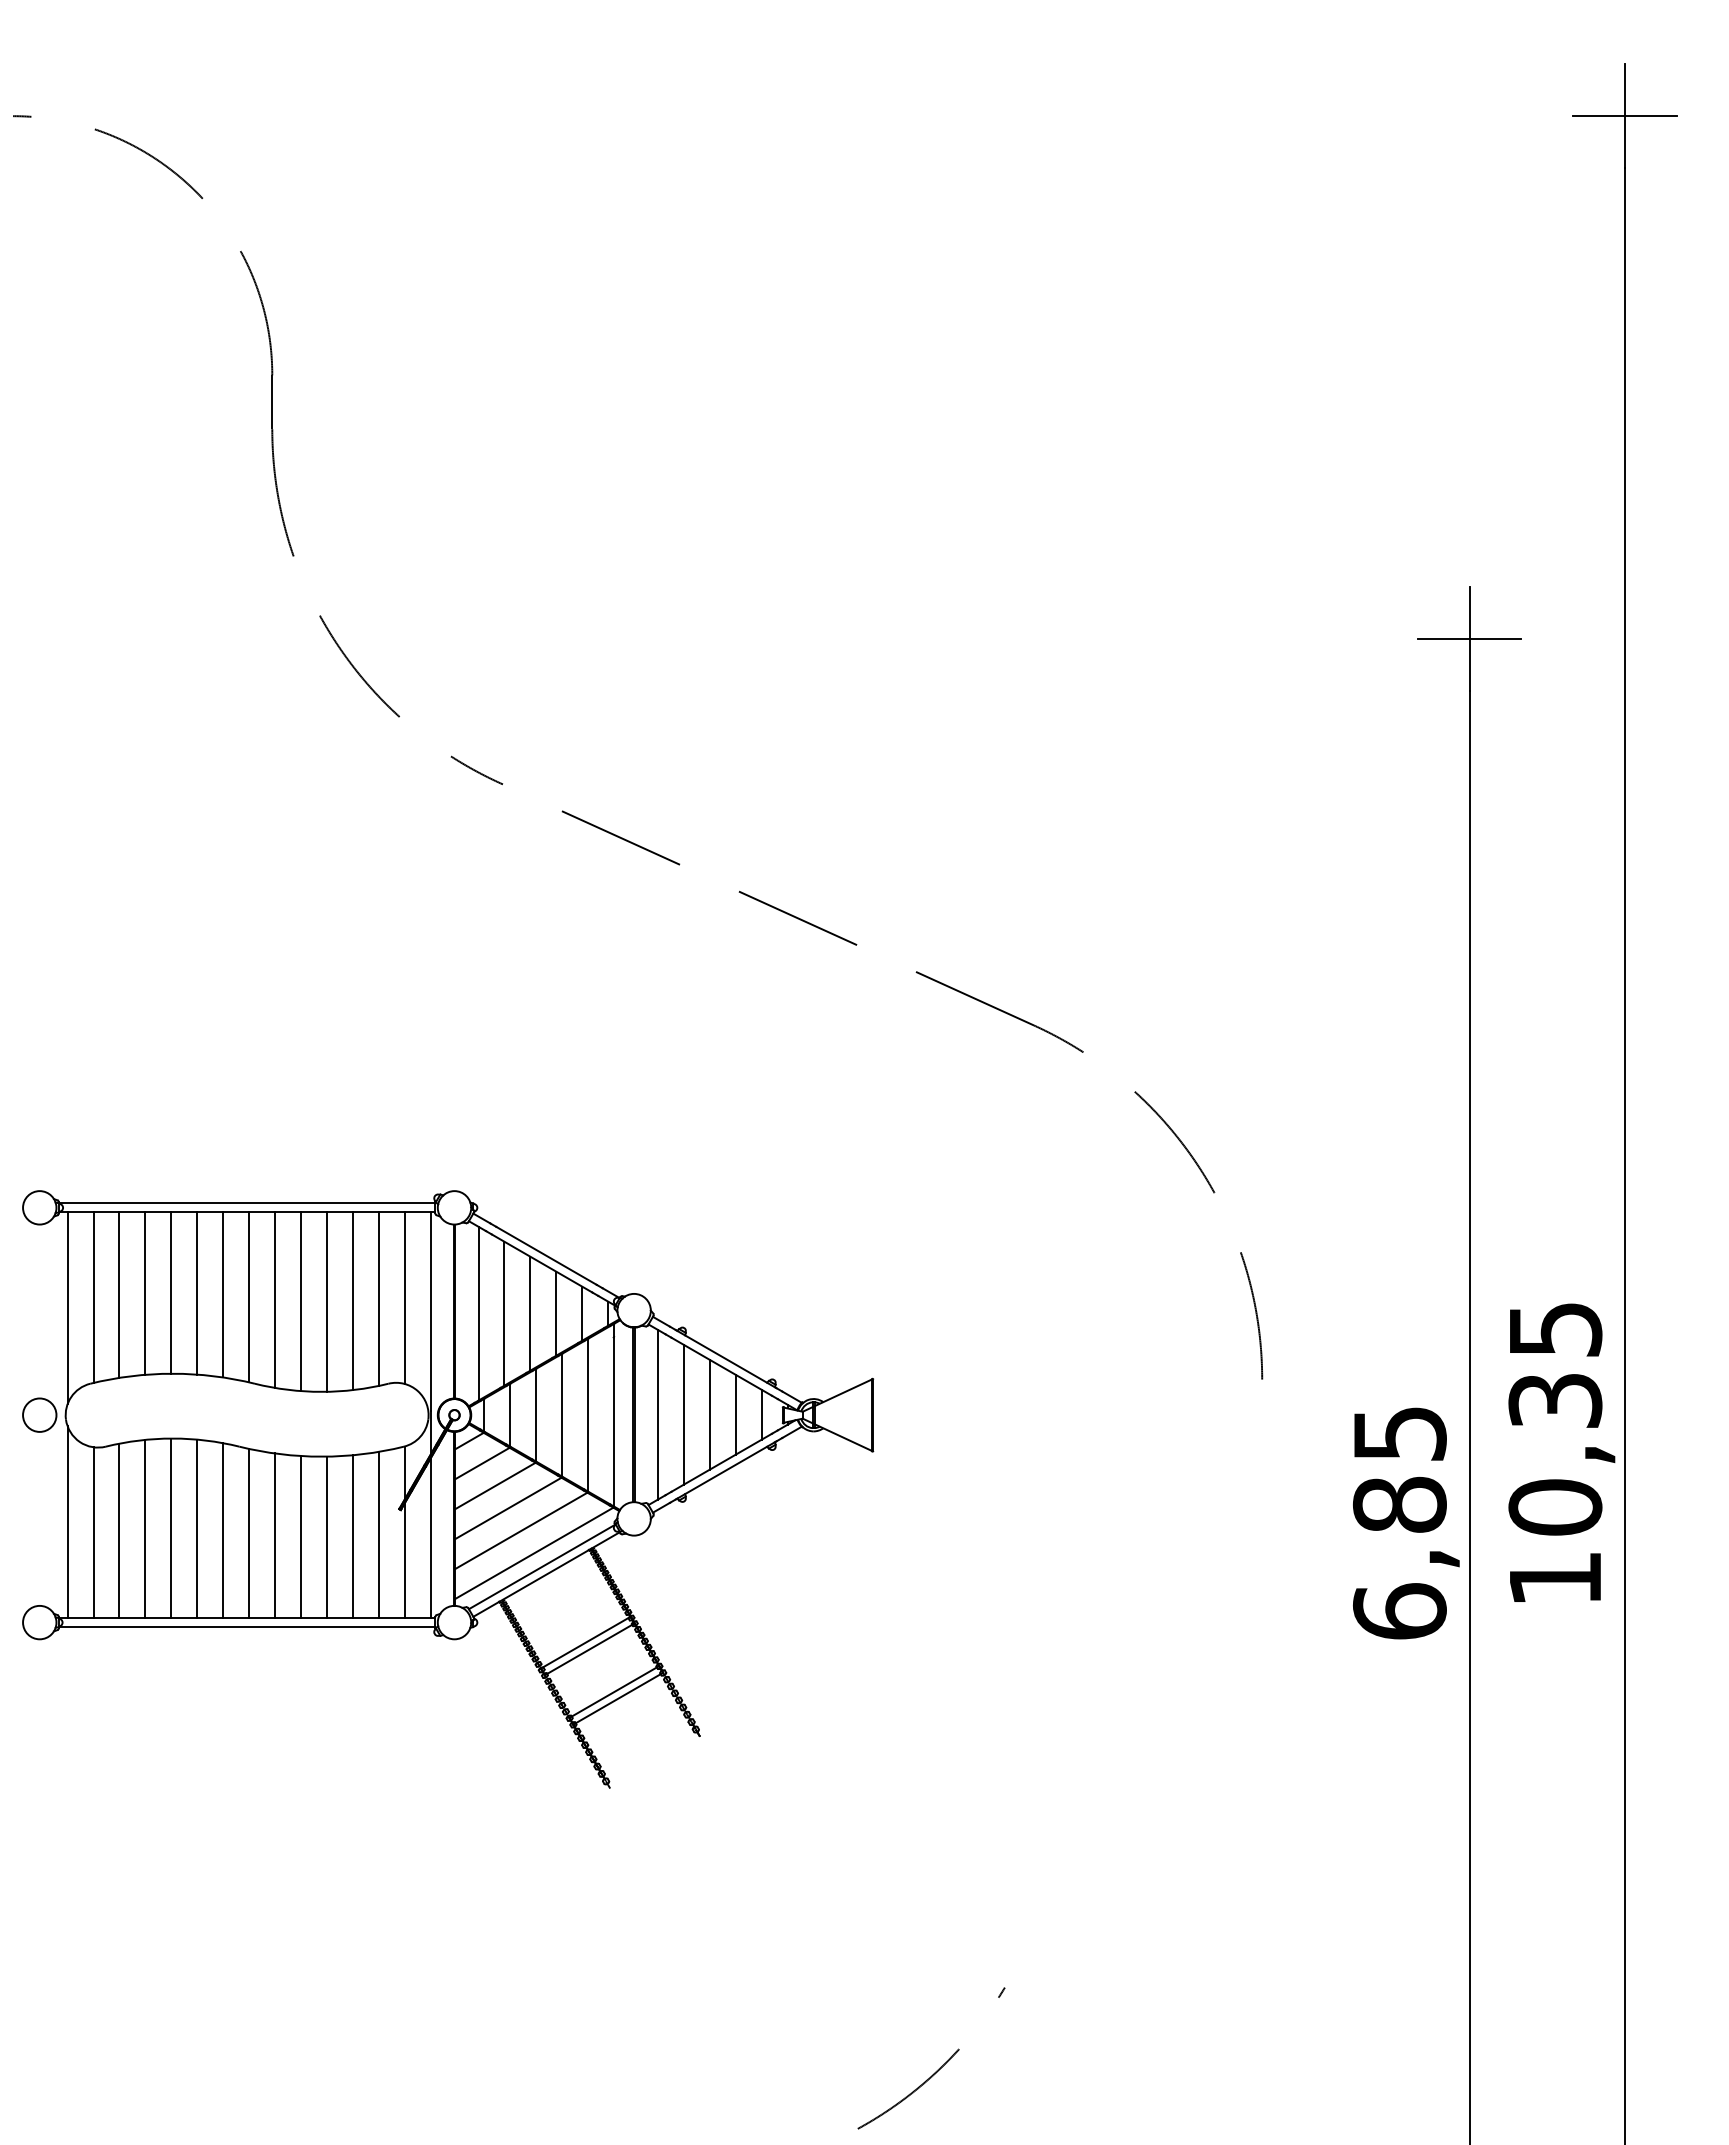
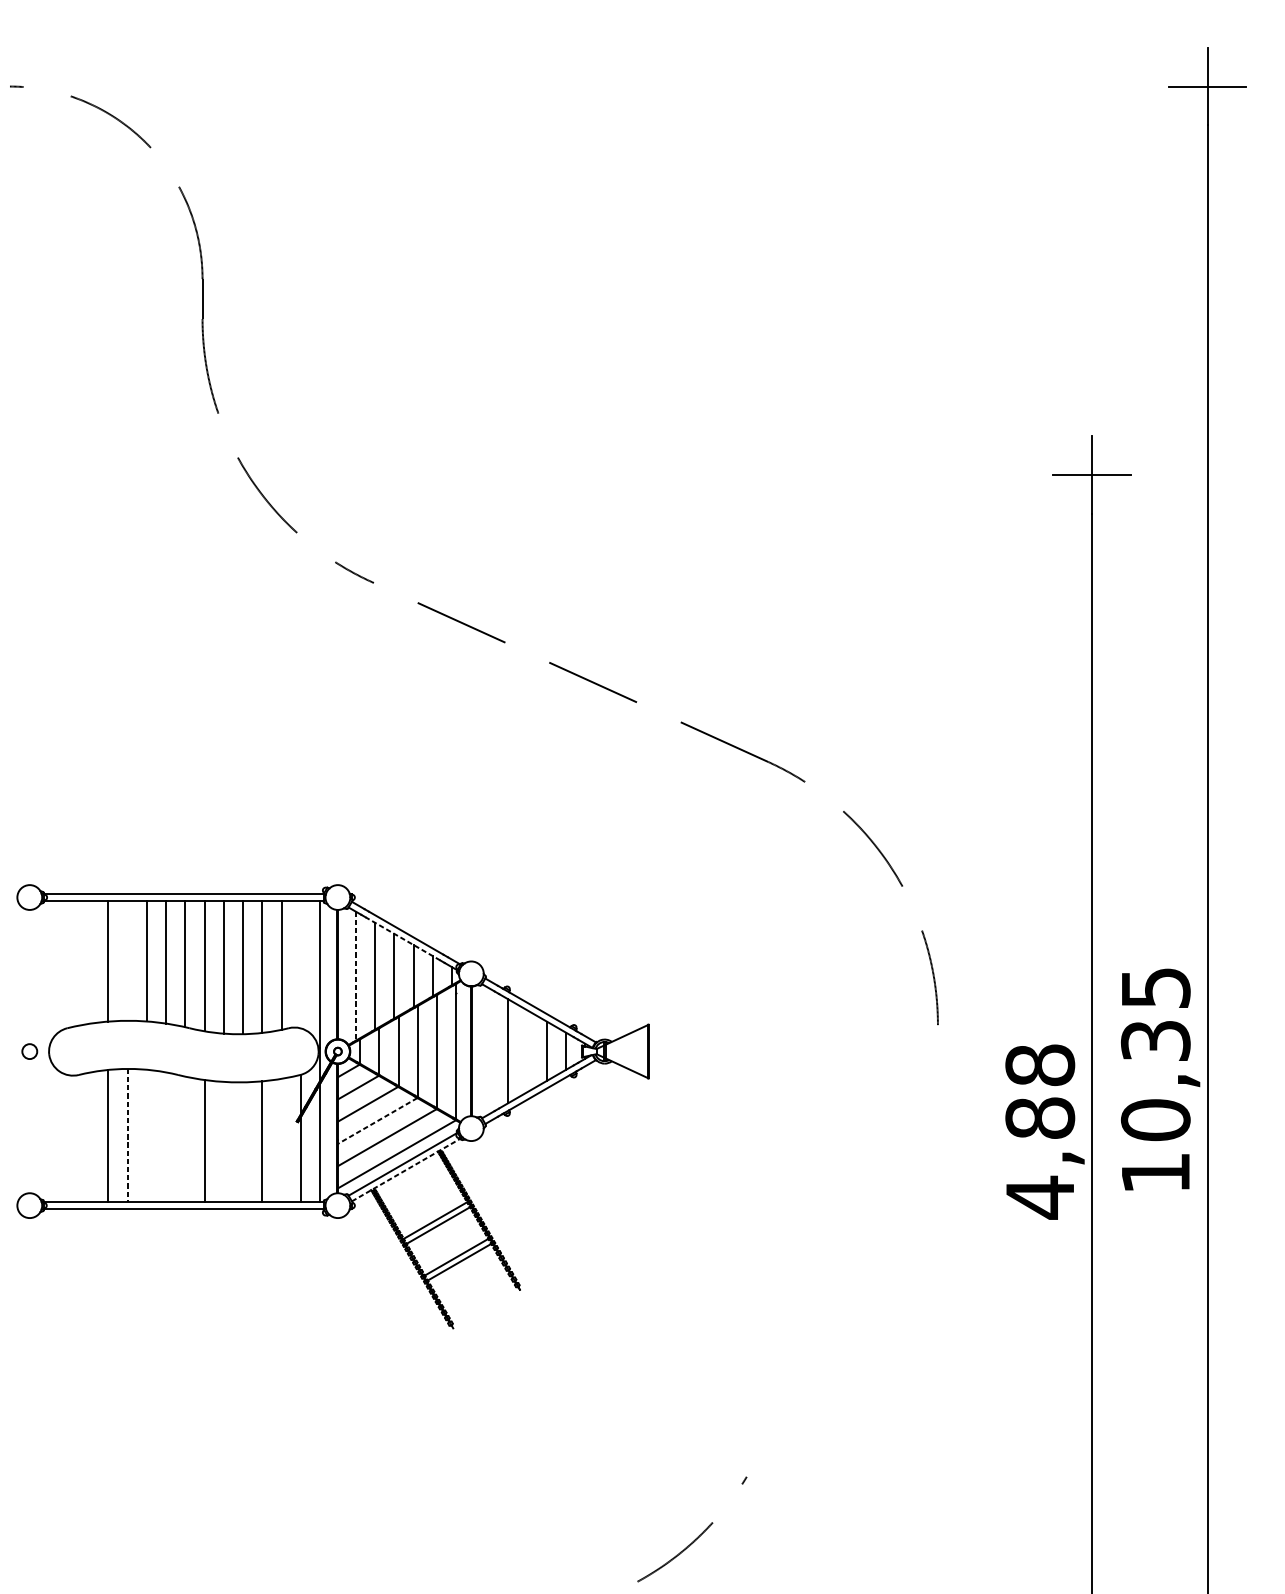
line: (541, 1263) -> (402, 938), solid -> dashed
line: (171, 1292) -> (127, 960), removed
line: (119, 1294) -> (89, 961), removed
line: (93, 1297) -> (69, 964), removed
line: (404, 1297) -> (300, 964), removed
line: (67, 1308) -> (50, 972), removed
line: (478, 1313) -> (355, 976), solid -> dashed
circle: (39, 1414) -> (29, 1051), size x0.6
line: (658, 1414) -> (489, 1051), removed
line: (709, 1414) -> (527, 1051), removed
line: (507, 1508) -> (377, 1120), solid -> dashed
line: (67, 1522) -> (50, 1131), removed
text: (1399, 1523) -> (1039, 1132), 6,85 -> 4,88
line: (171, 1528) -> (127, 1135), solid -> dashed
line: (197, 1528) -> (146, 1135), removed
line: (119, 1530) -> (89, 1137), removed
line: (223, 1530) -> (166, 1137), removed
line: (93, 1532) -> (69, 1138), removed
line: (249, 1533) -> (185, 1139), removed
line: (378, 1534) -> (281, 1140), removed
line: (300, 1537) -> (223, 1142), removed
line: (326, 1537) -> (242, 1142), removed
line: (546, 1574) -> (406, 1169), solid -> dashed

